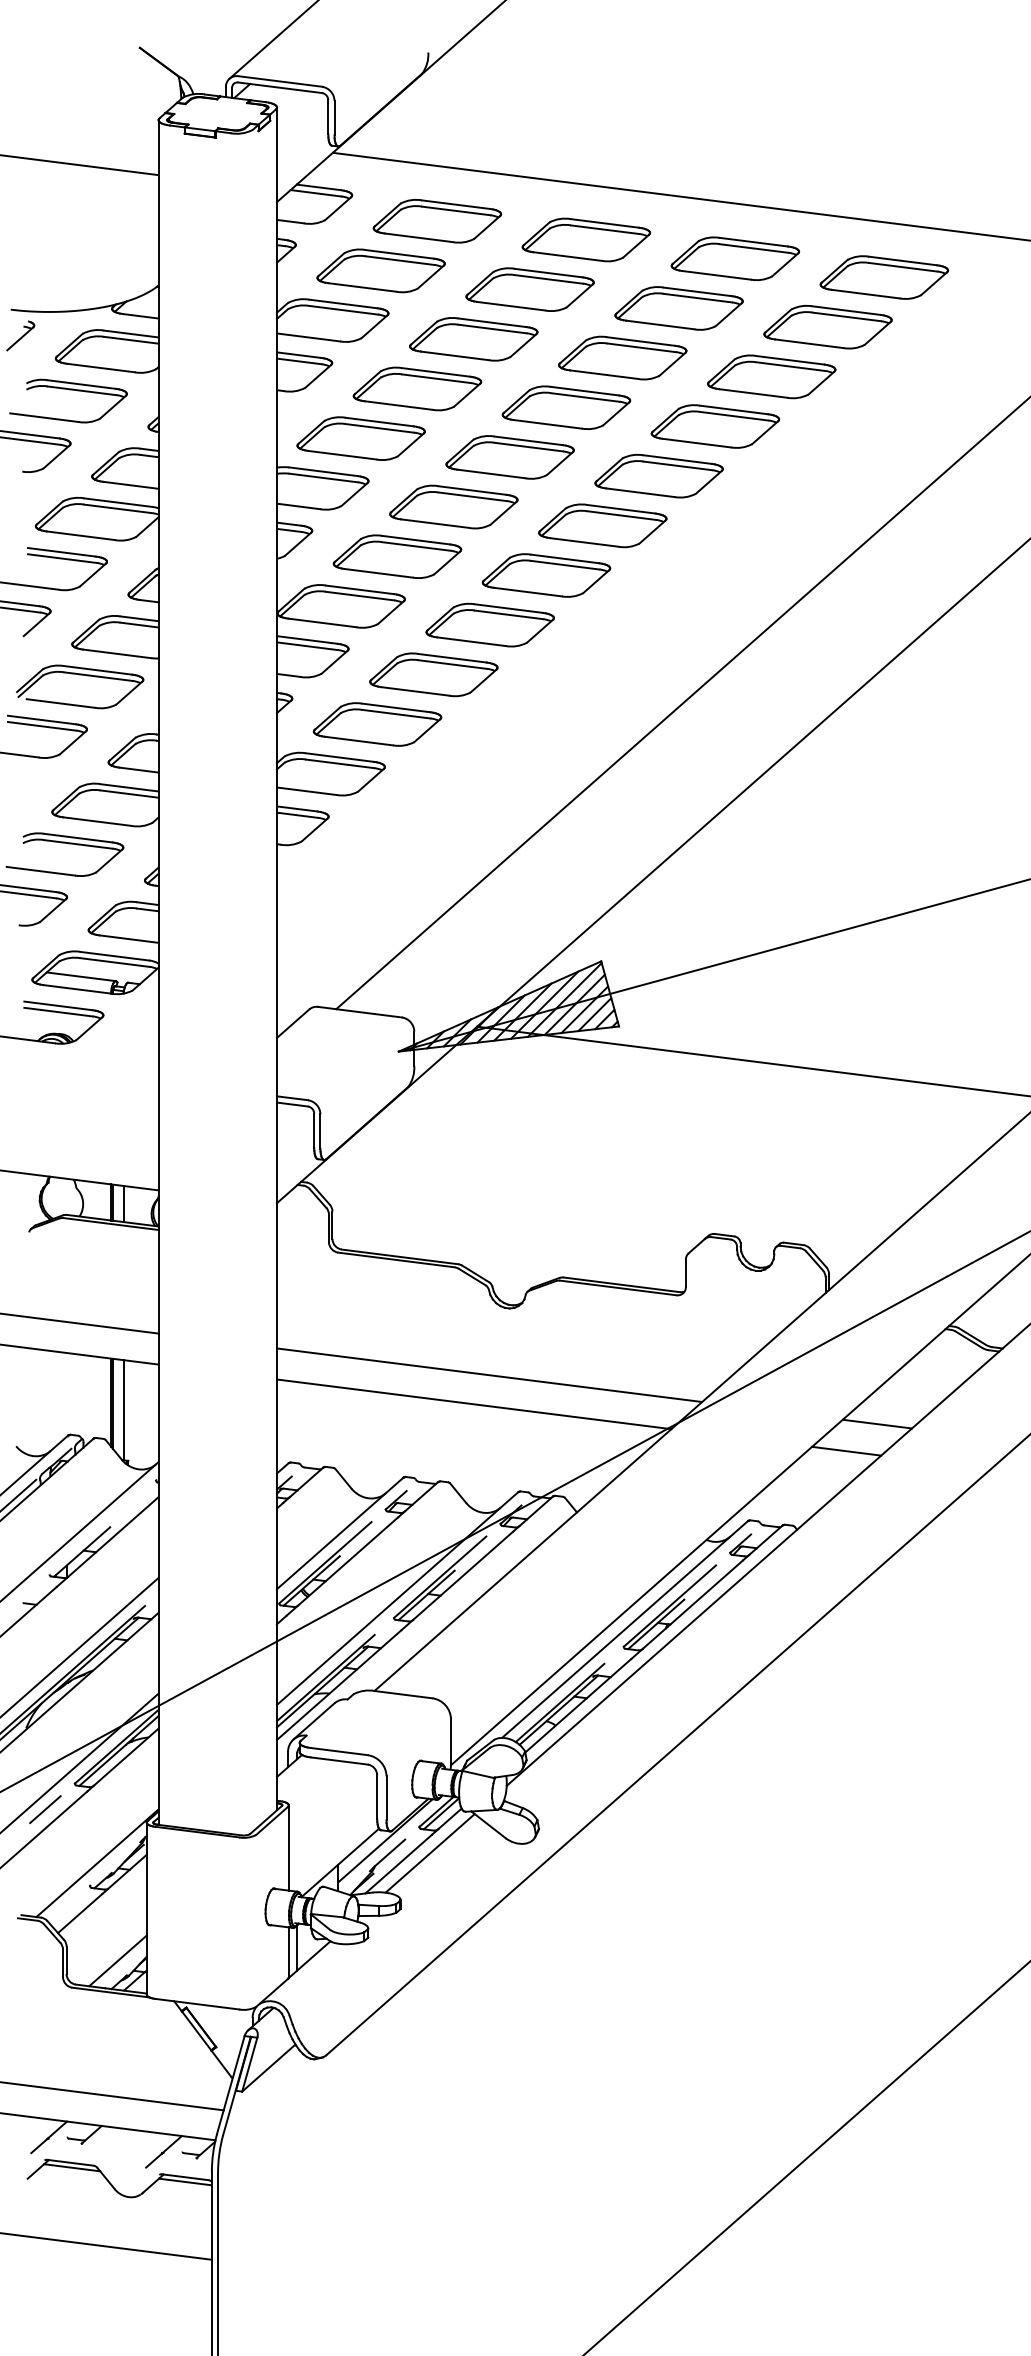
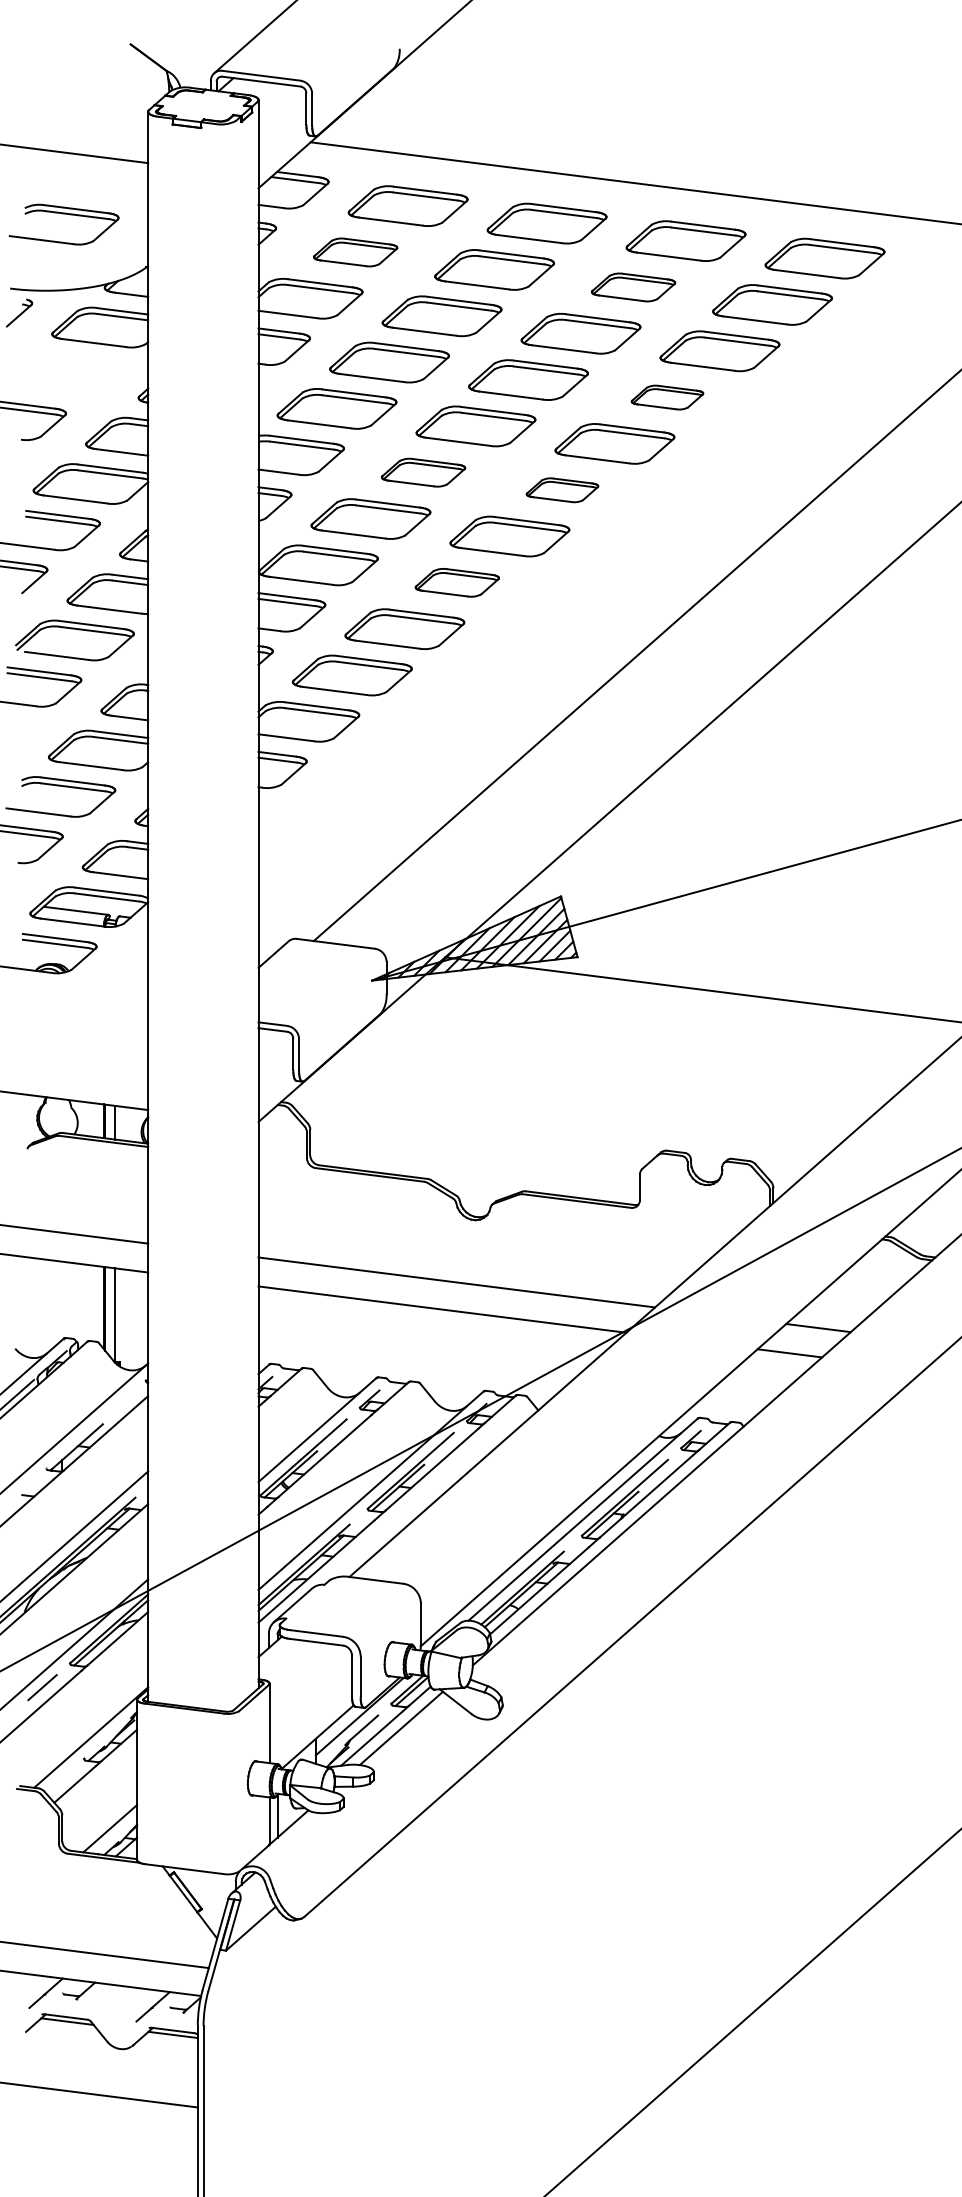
part: (380, 270) -> (355, 252), size x0.7
part: (678, 308) -> (633, 287), size x0.7
part: (69, 390) -> (65, 214), moved
part: (715, 426) -> (667, 397), size x0.6
part: (453, 506) -> (423, 472), size x0.7
part: (602, 525) -> (562, 489), size x0.6
part: (489, 624) -> (456, 582), size x0.7

